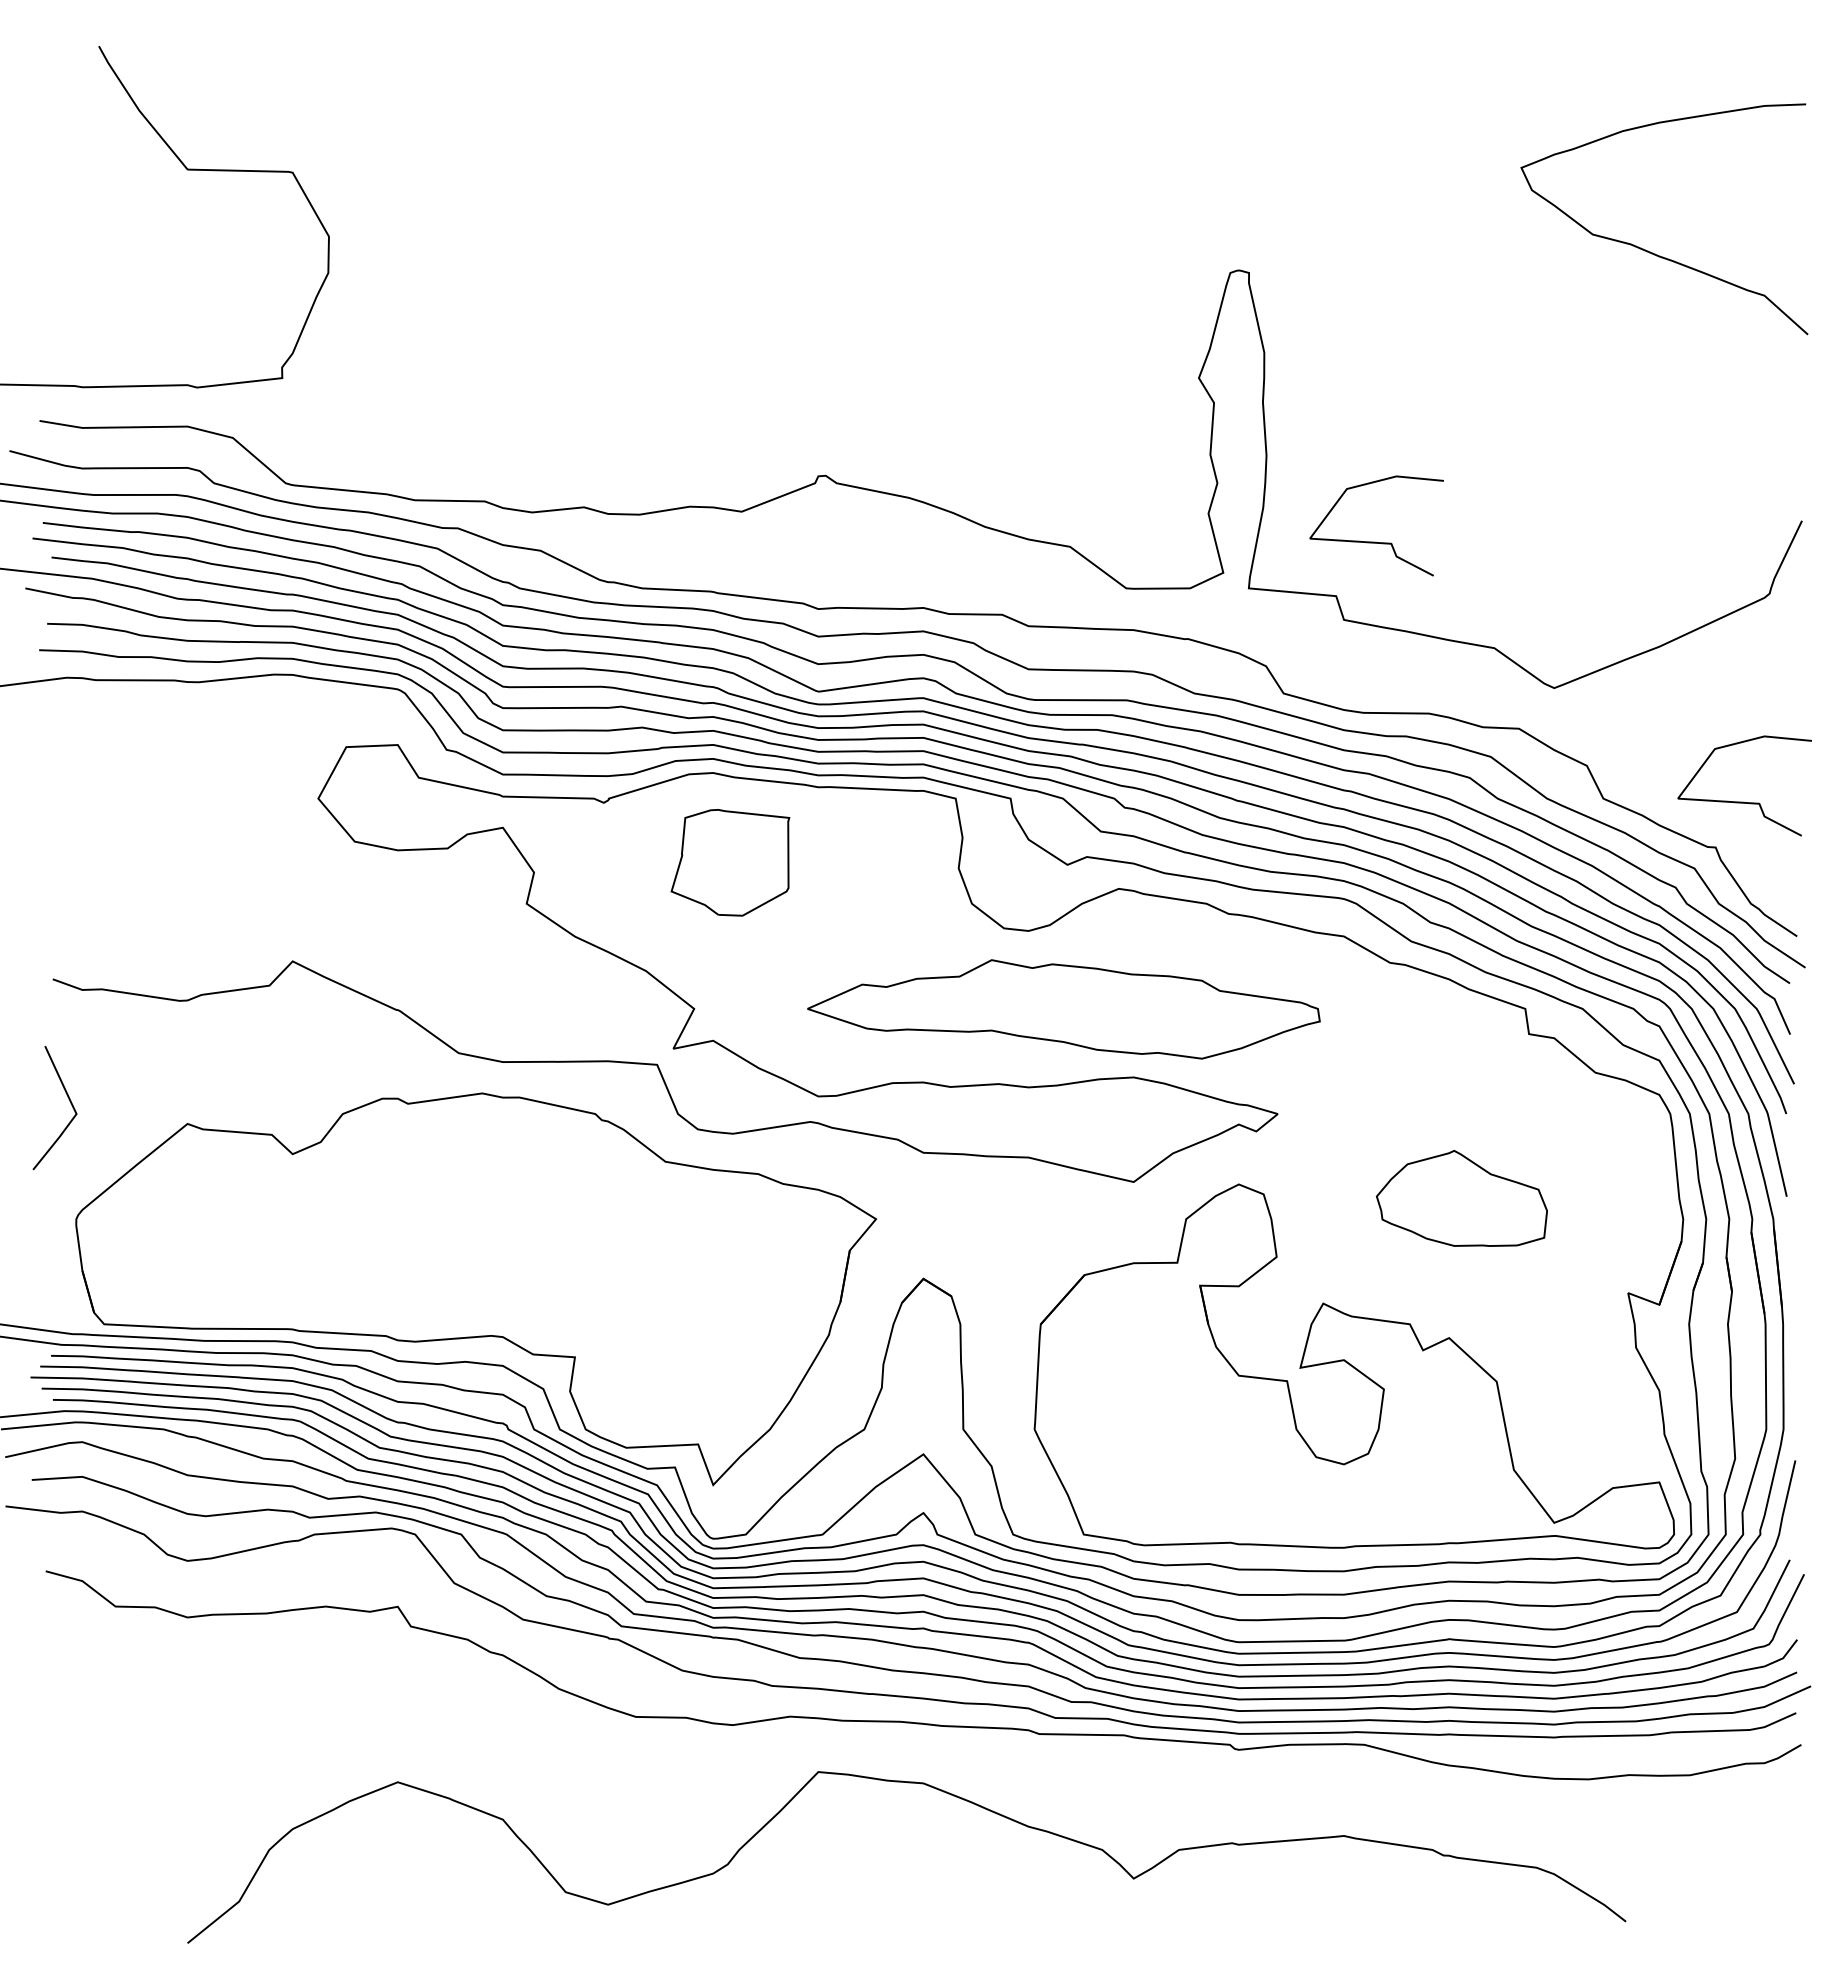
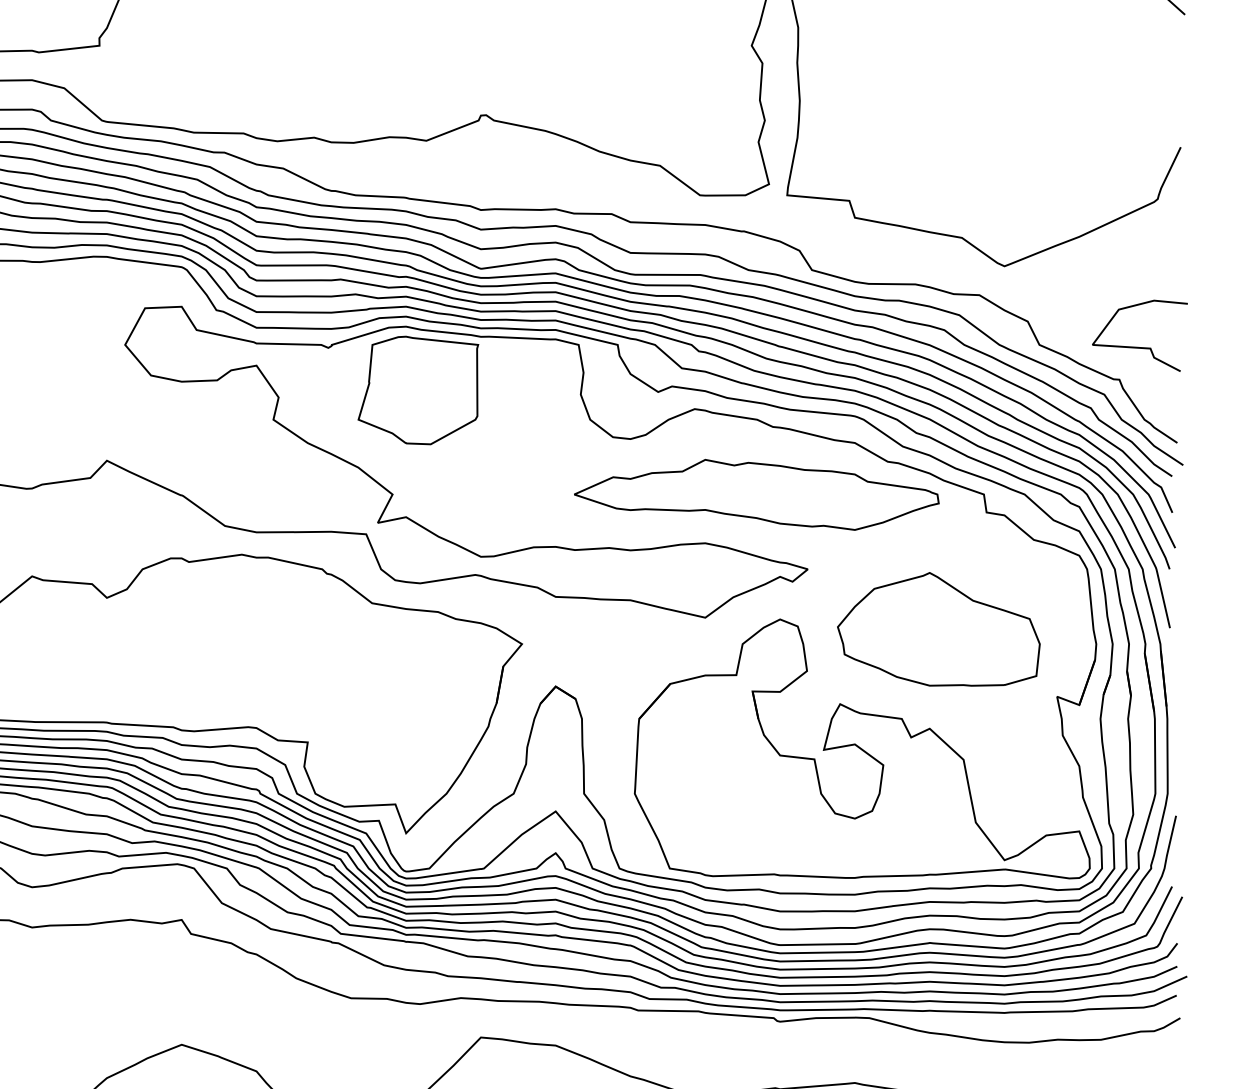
curve: (1375, 541) -> (877, 161), removed
part: (730, 862) -> (418, 390), size x1.43
part: (1063, 1009) -> (756, 494), moved
part: (1461, 1198) -> (938, 629), size x1.67

